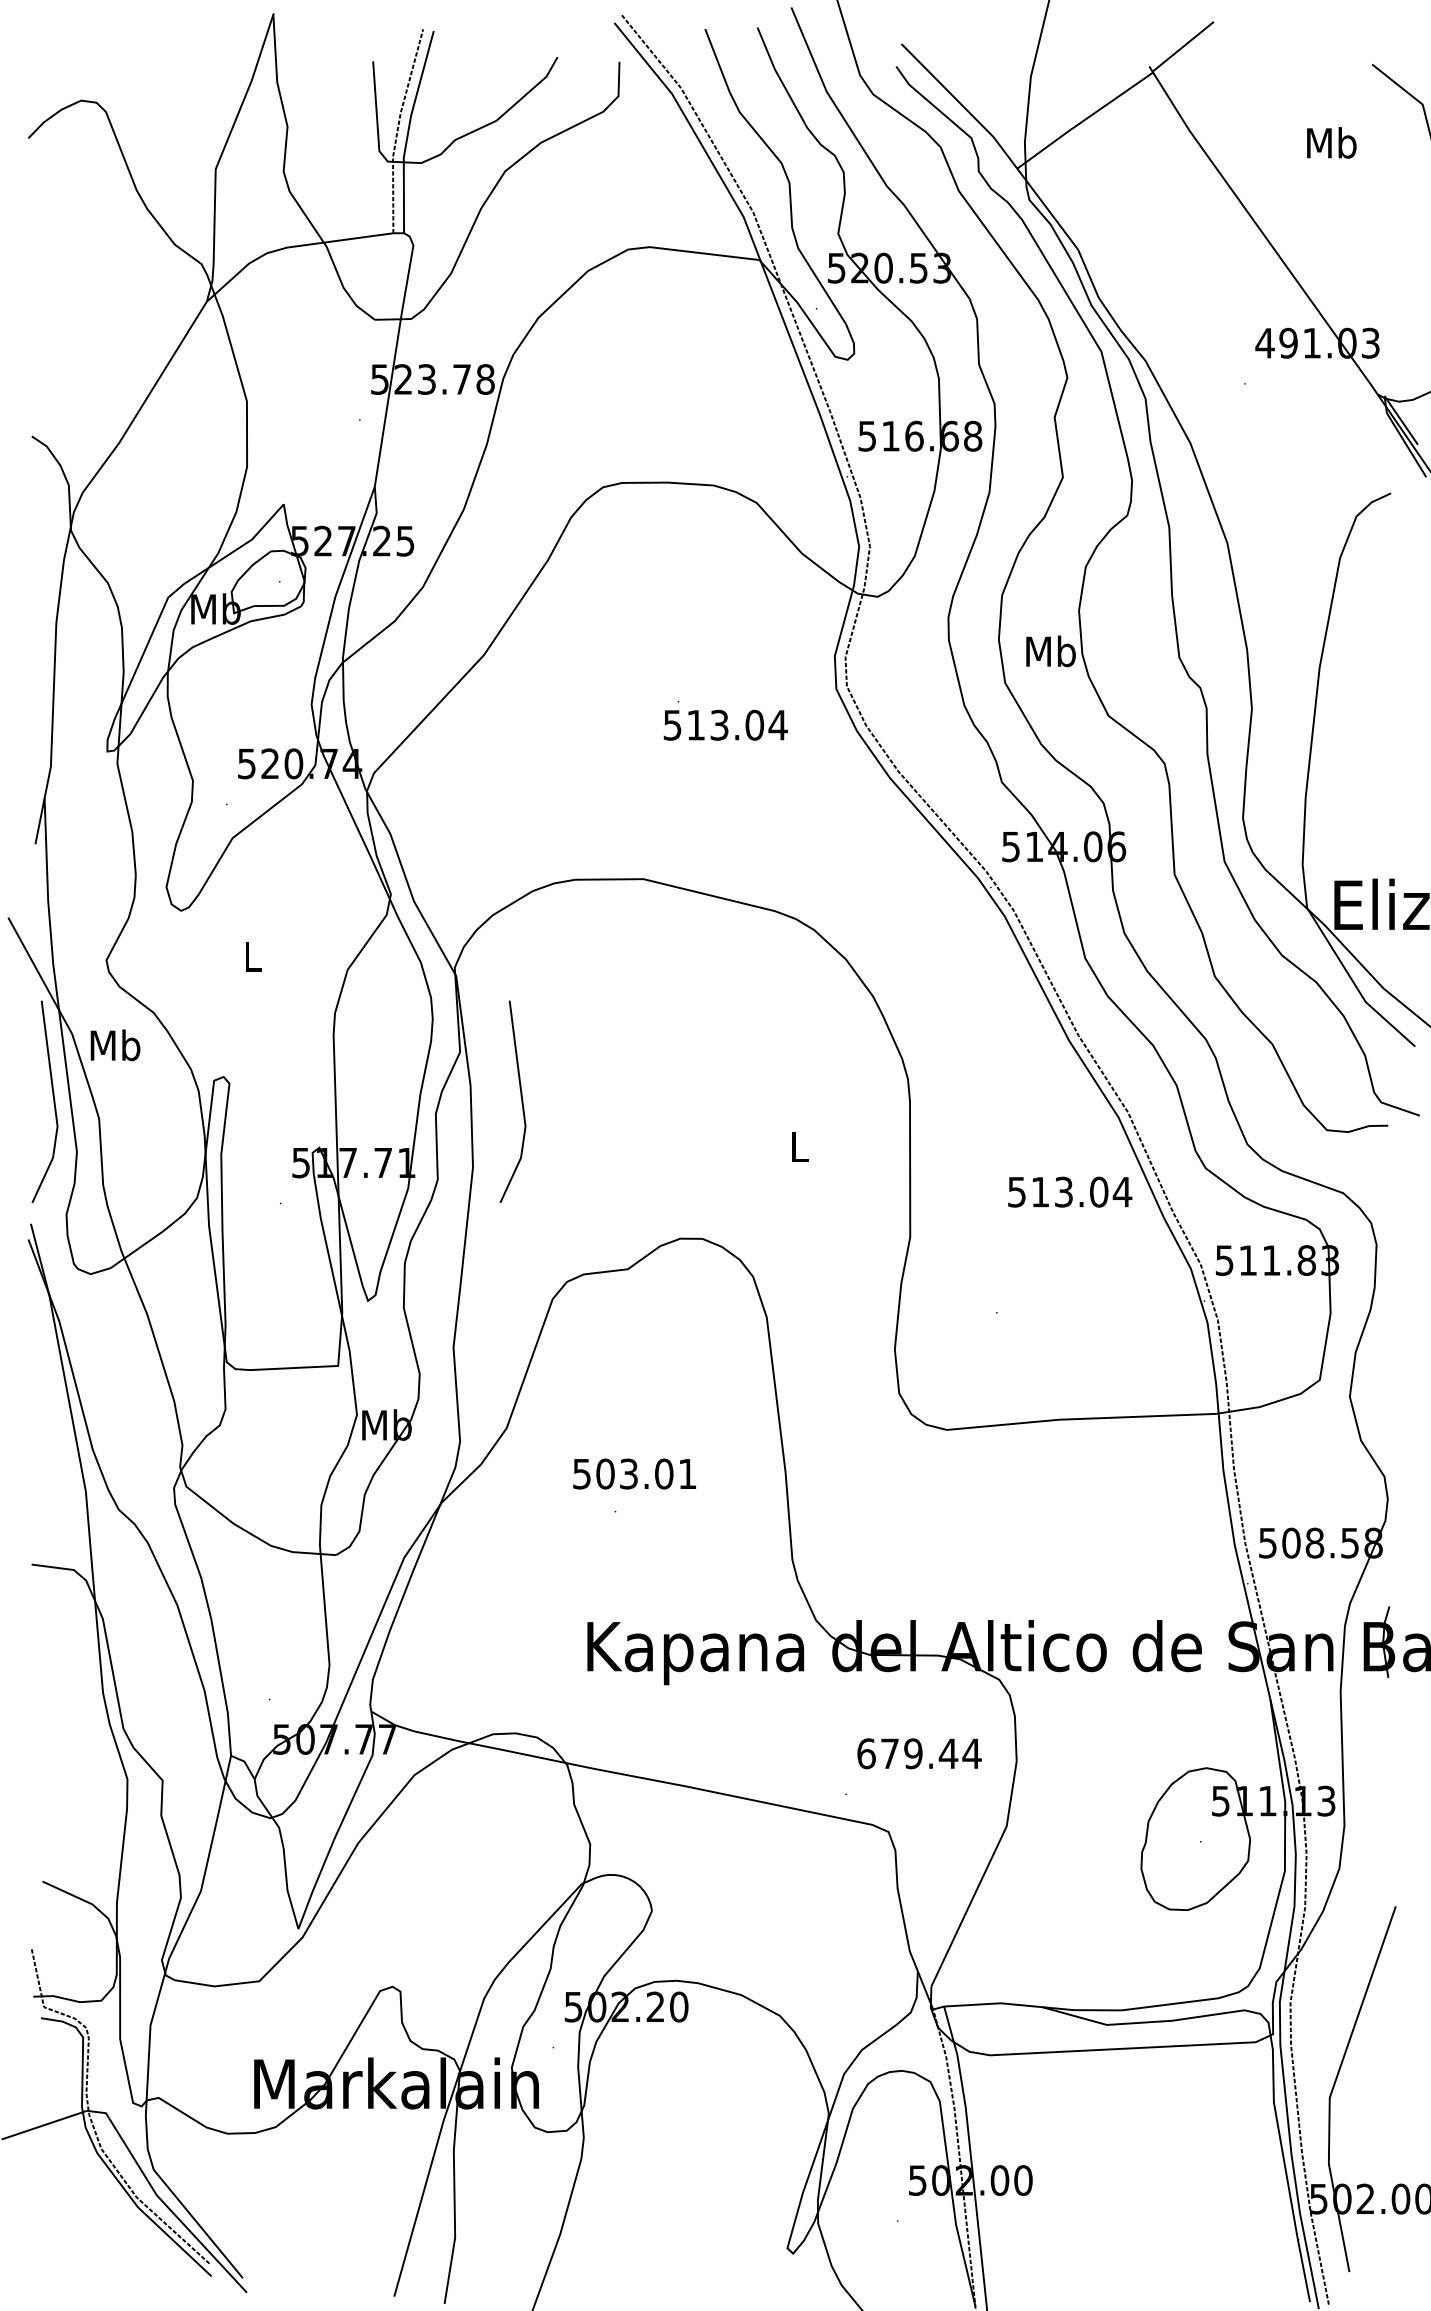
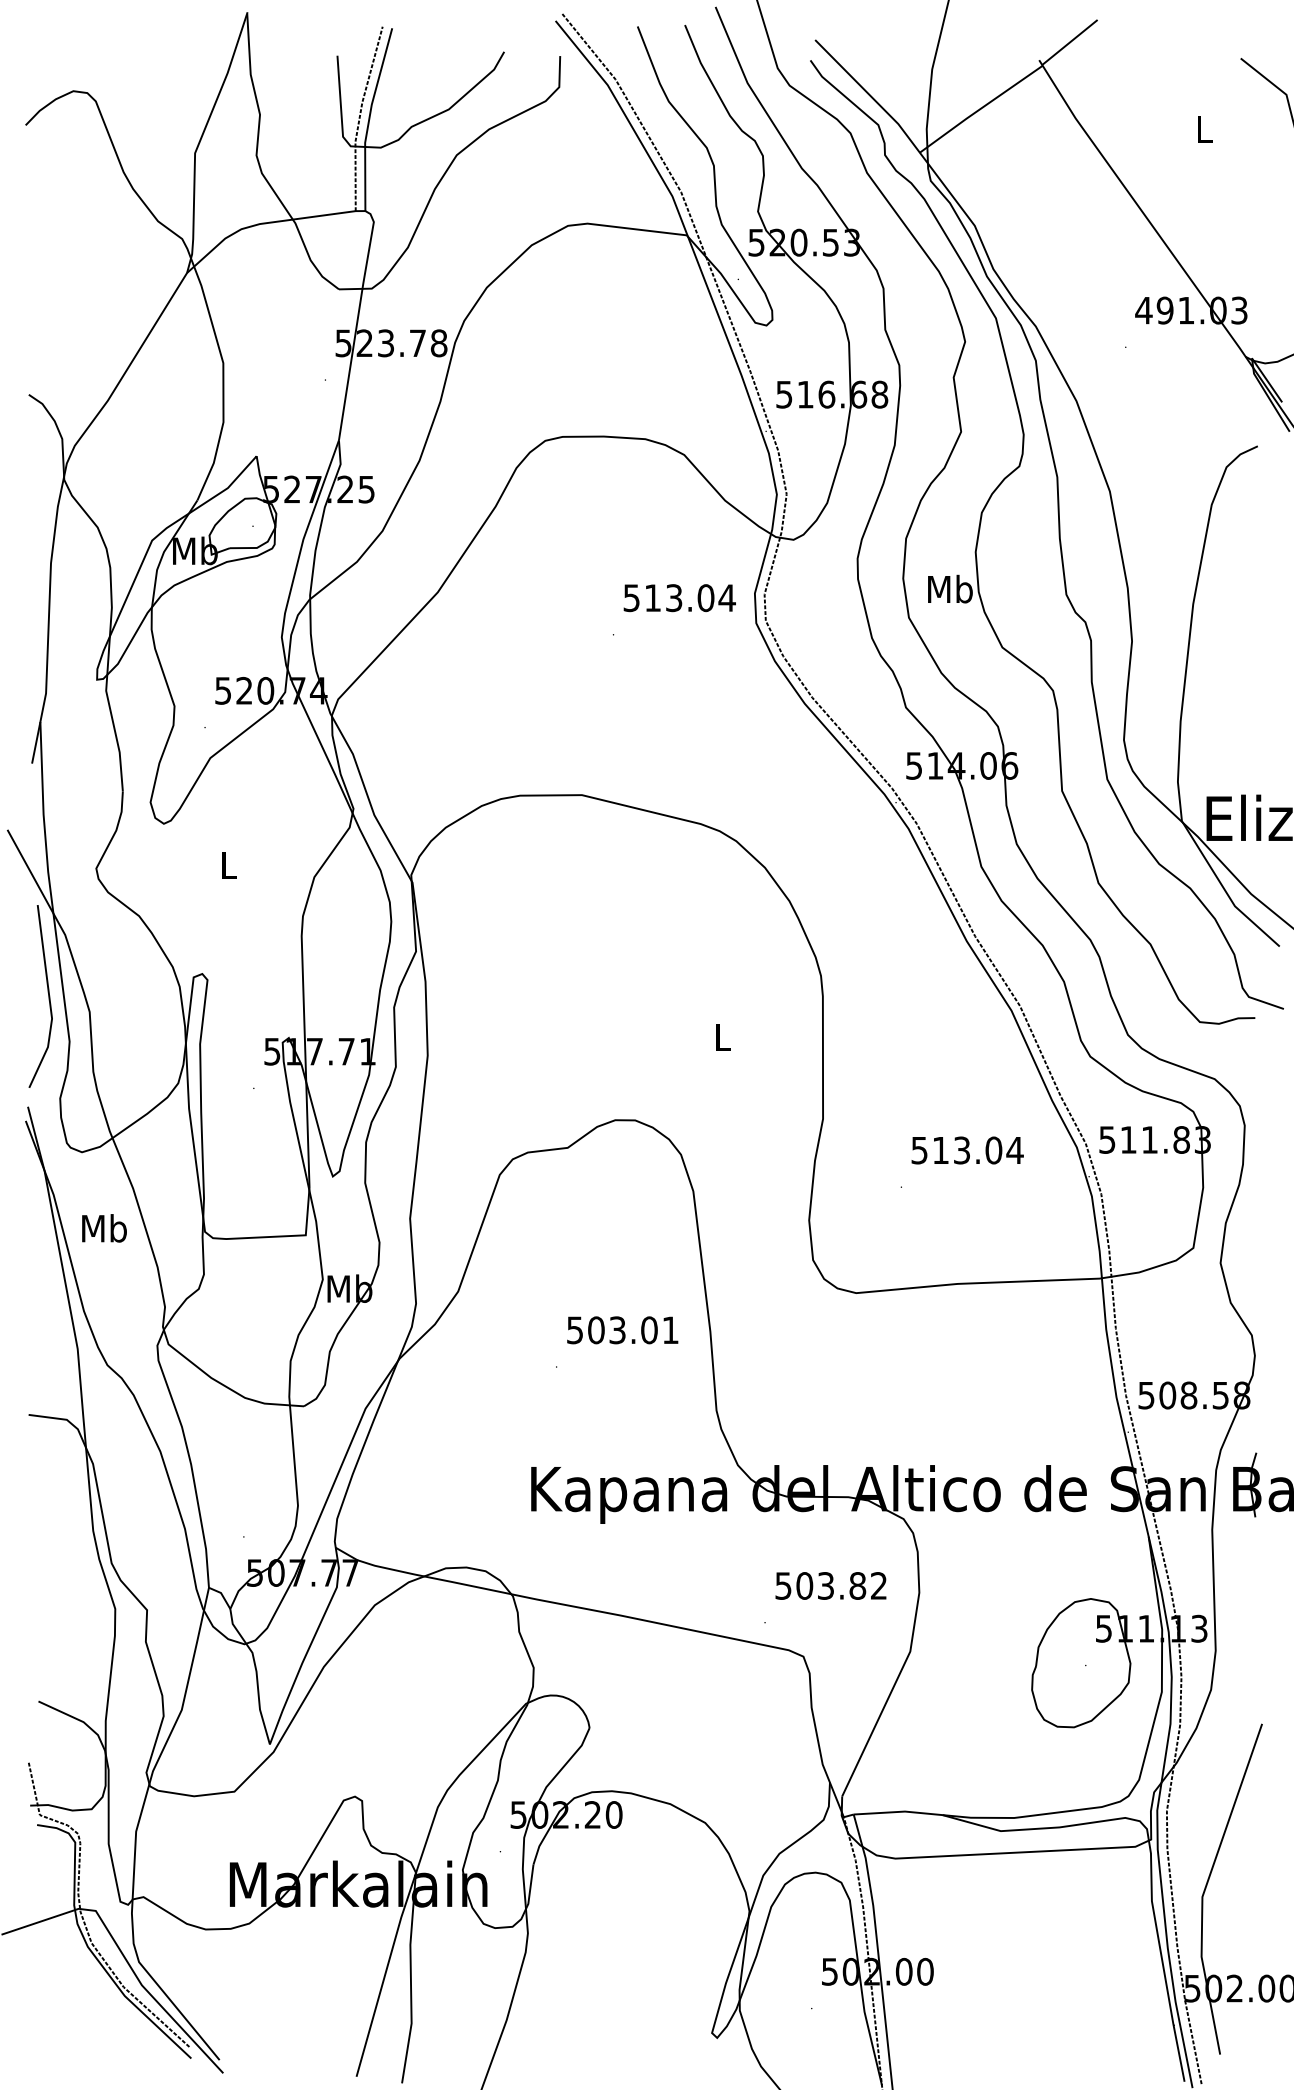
text: (1331, 142) -> (1203, 129), Mb -> L
text: (725, 724) -> (679, 597), moved
text: (115, 1045) -> (104, 1228), moved
line: (521, 1101) -> (471, 996), removed
text: (1070, 1191) -> (967, 1149), moved
text: (634, 1473) -> (622, 1329), moved
text: (919, 1753) -> (831, 1585), 679.44 -> 503.82

